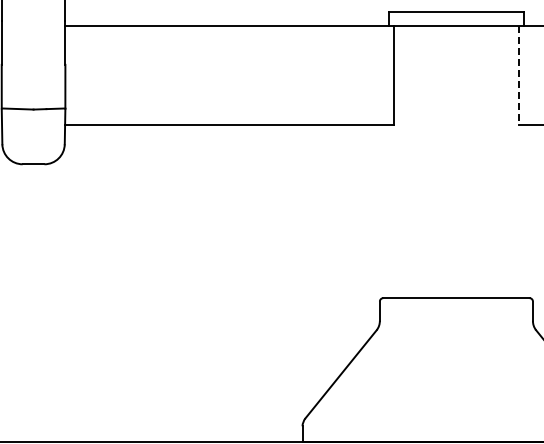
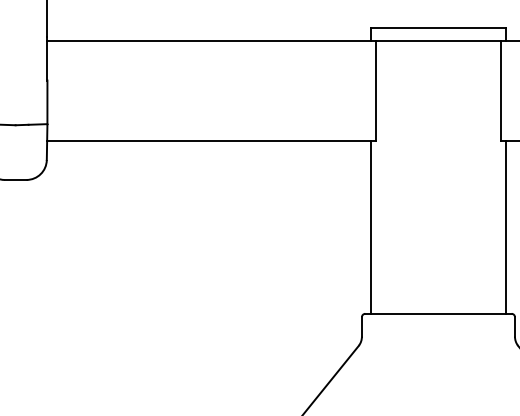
line: (518, 75) -> (500, 91), dashed -> solid
line: (388, 211) -> (370, 227), added
line: (524, 211) -> (506, 227), added

